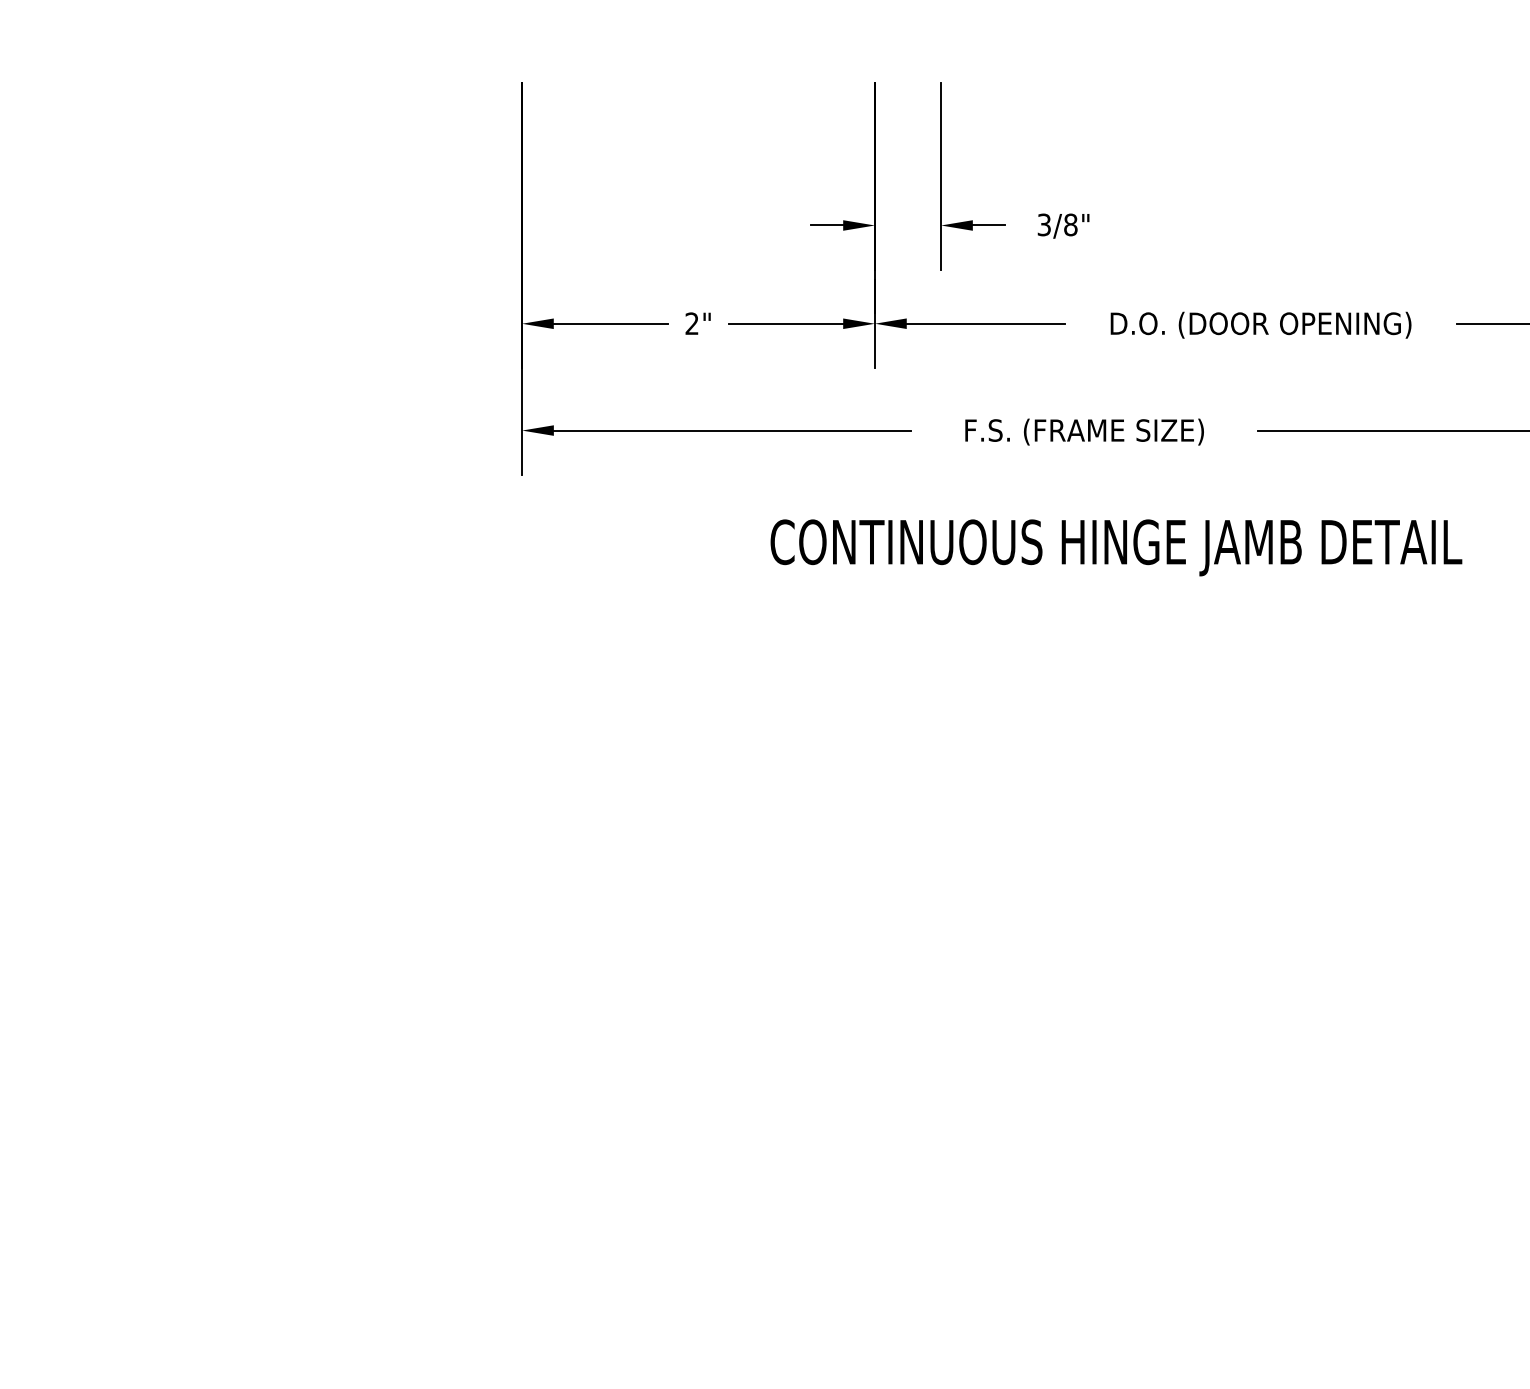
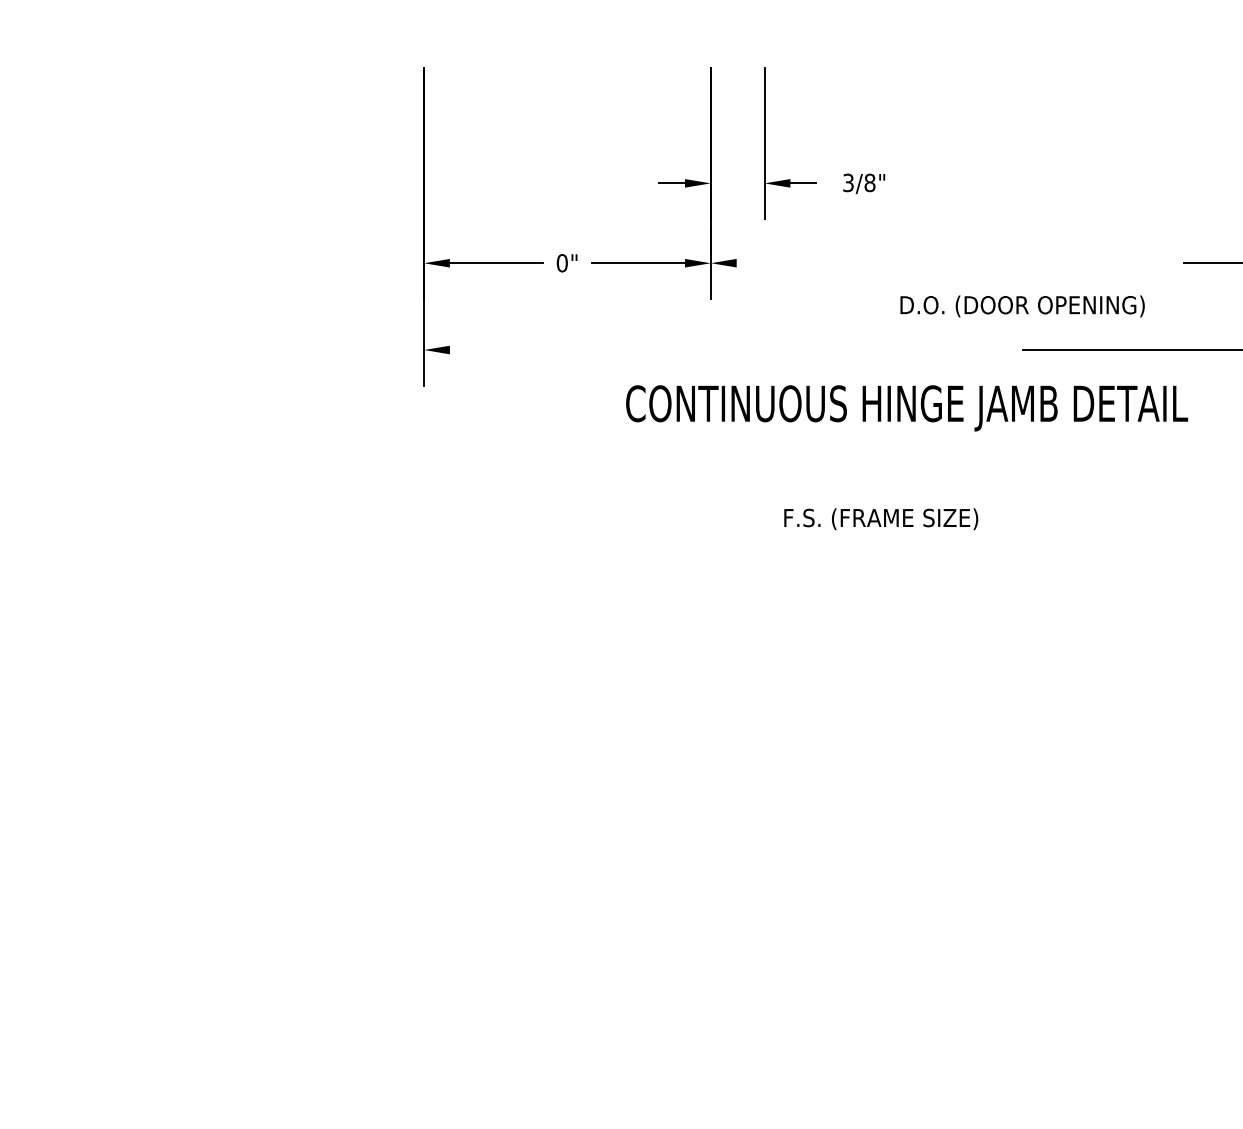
text: (691, 324) -> (561, 263), 2" -> 0"
line: (985, 324) -> (800, 263), removed
text: (1260, 325) -> (1022, 306), moved
line: (731, 431) -> (594, 350), removed
text: (1084, 432) -> (881, 519), moved
text: (1116, 548) -> (907, 408), moved

